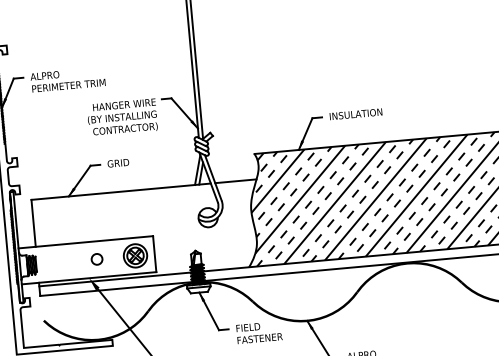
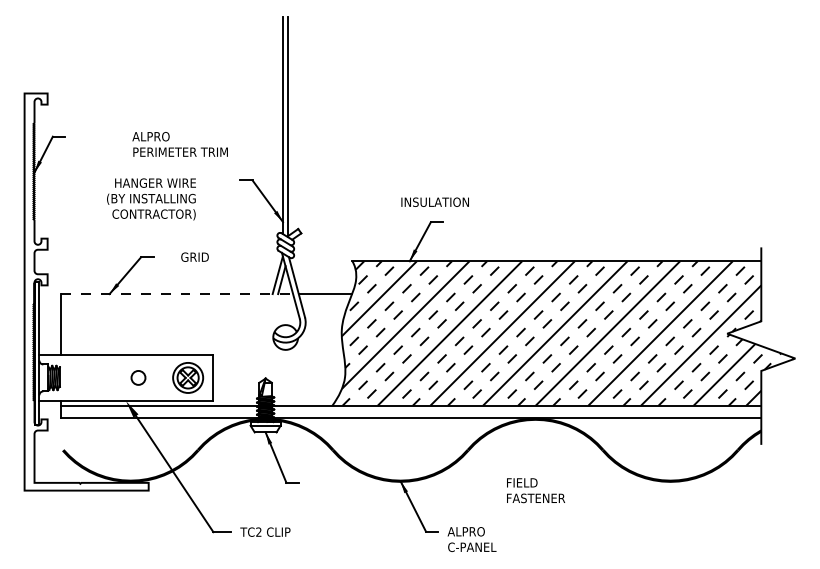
text: (67, 79) -> (179, 144), moved
text: (355, 113) -> (434, 201), moved
text: (122, 117) -> (151, 199), moved
text: (117, 162) -> (194, 256), moved
line: (121, 192) -> (177, 294), solid -> dashed
text: (259, 332) -> (536, 490), moved

